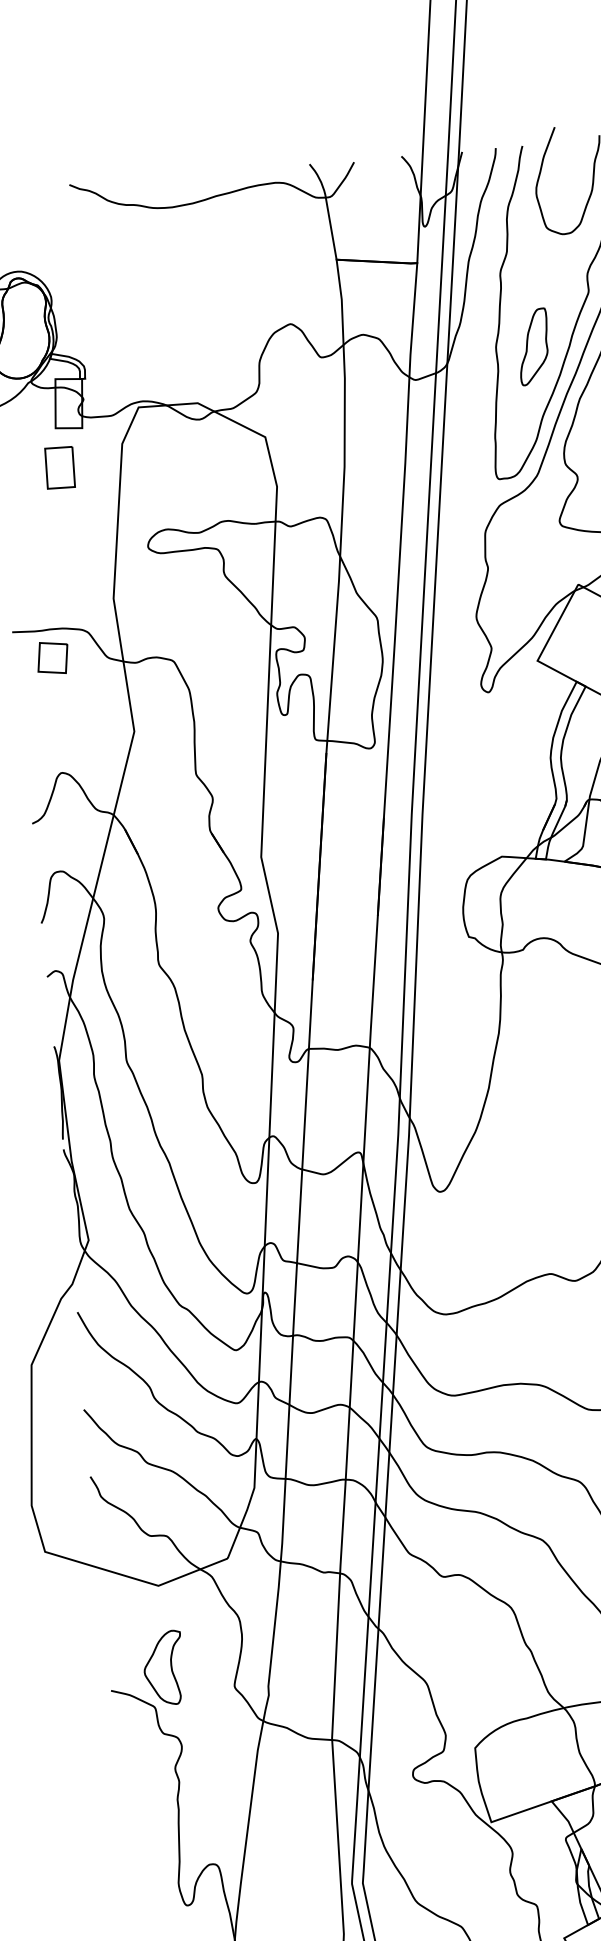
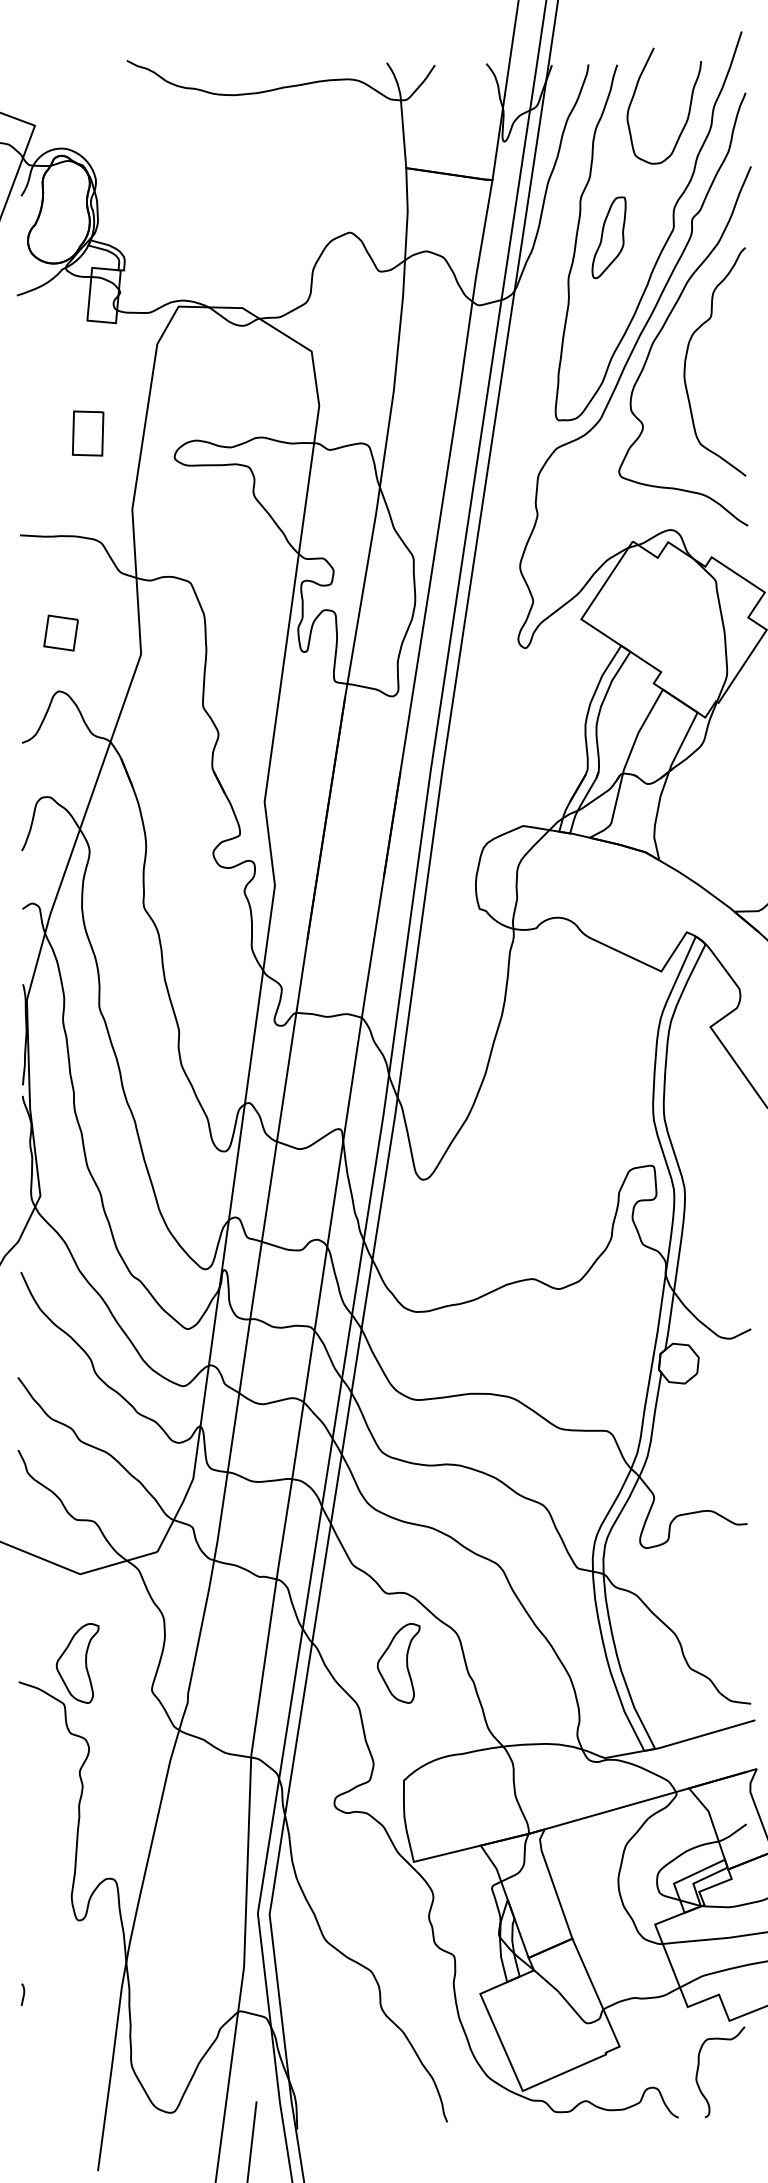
part: (533, 346) -> (608, 237), moved
part: (60, 467) -> (88, 433), moved
part: (52, 657) -> (60, 632), moved
part: (459, 1640) -> (398, 1663), added

